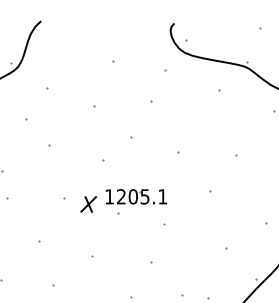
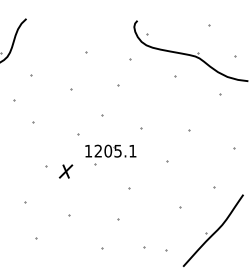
part: (135, 200) -> (110, 154), moved

